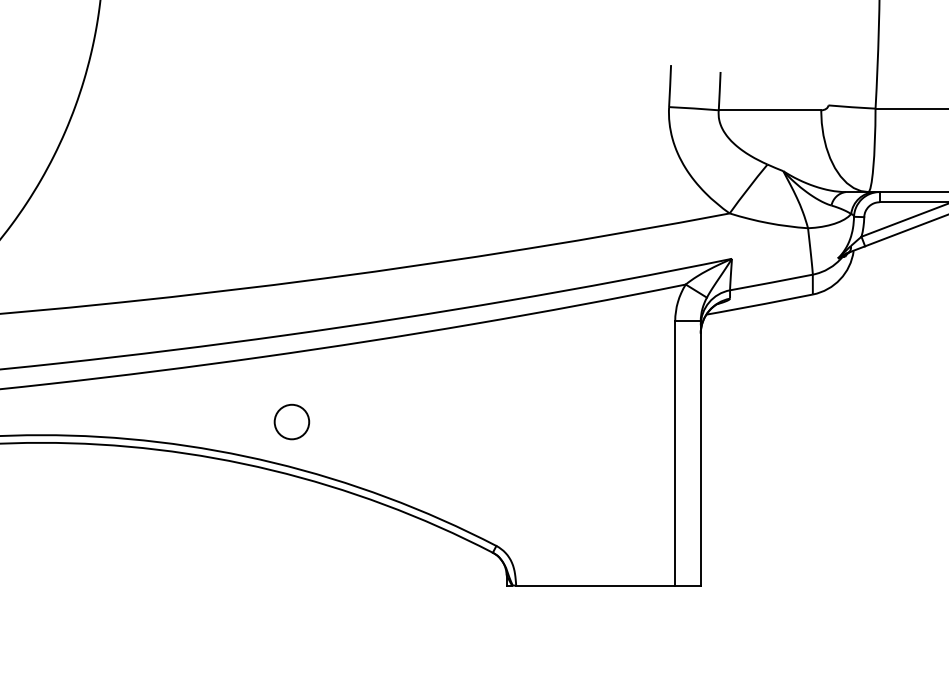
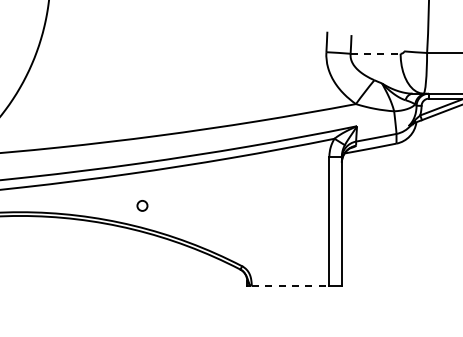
line: (769, 109) -> (375, 53), solid -> dashed
circle: (292, 421) -> (142, 205), size x0.6
line: (595, 585) -> (290, 285), solid -> dashed

